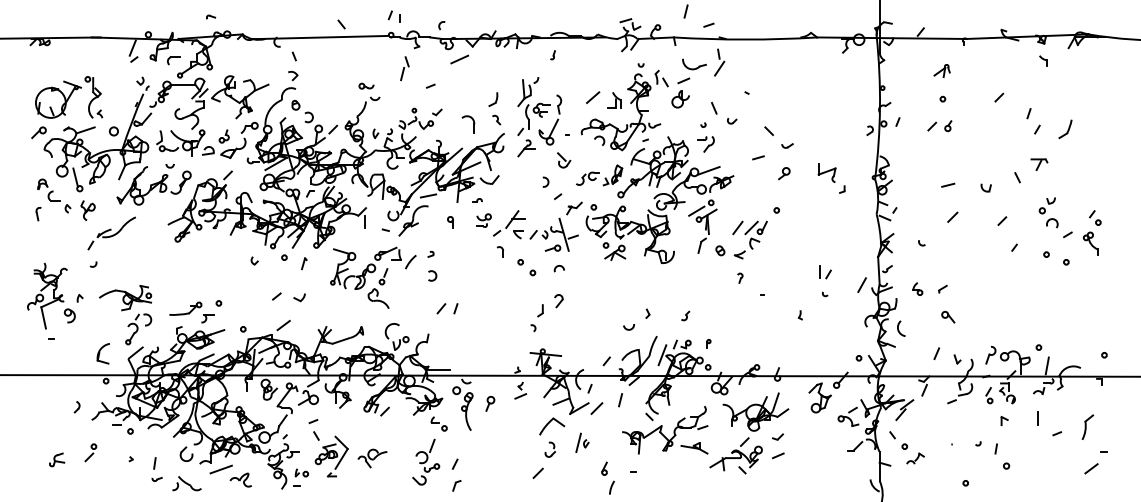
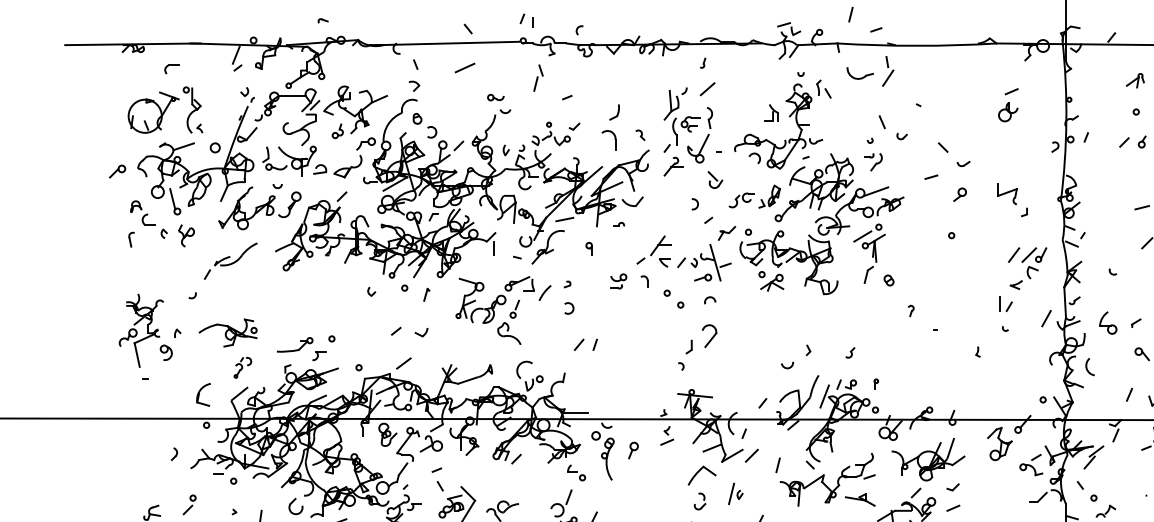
line: (459, 59) -> (464, 67), moved
part: (173, 60) -> (171, 69), moved
part: (680, 92) -> (1008, 104), moved
line: (593, 97) -> (708, 89), moved
part: (493, 99) -> (614, 112), moved
part: (38, 132) -> (117, 171), moved
part: (223, 136) -> (337, 131), moved
part: (483, 220) -> (618, 281), moved
part: (111, 233) -> (230, 261), moved
part: (749, 239) -> (1026, 267), moved
part: (917, 288) -> (1108, 322), size x1.6
part: (558, 301) -> (709, 336), size x1.6
part: (138, 329) -> (242, 367), size x0.6
line: (620, 400) -> (778, 465), moved

